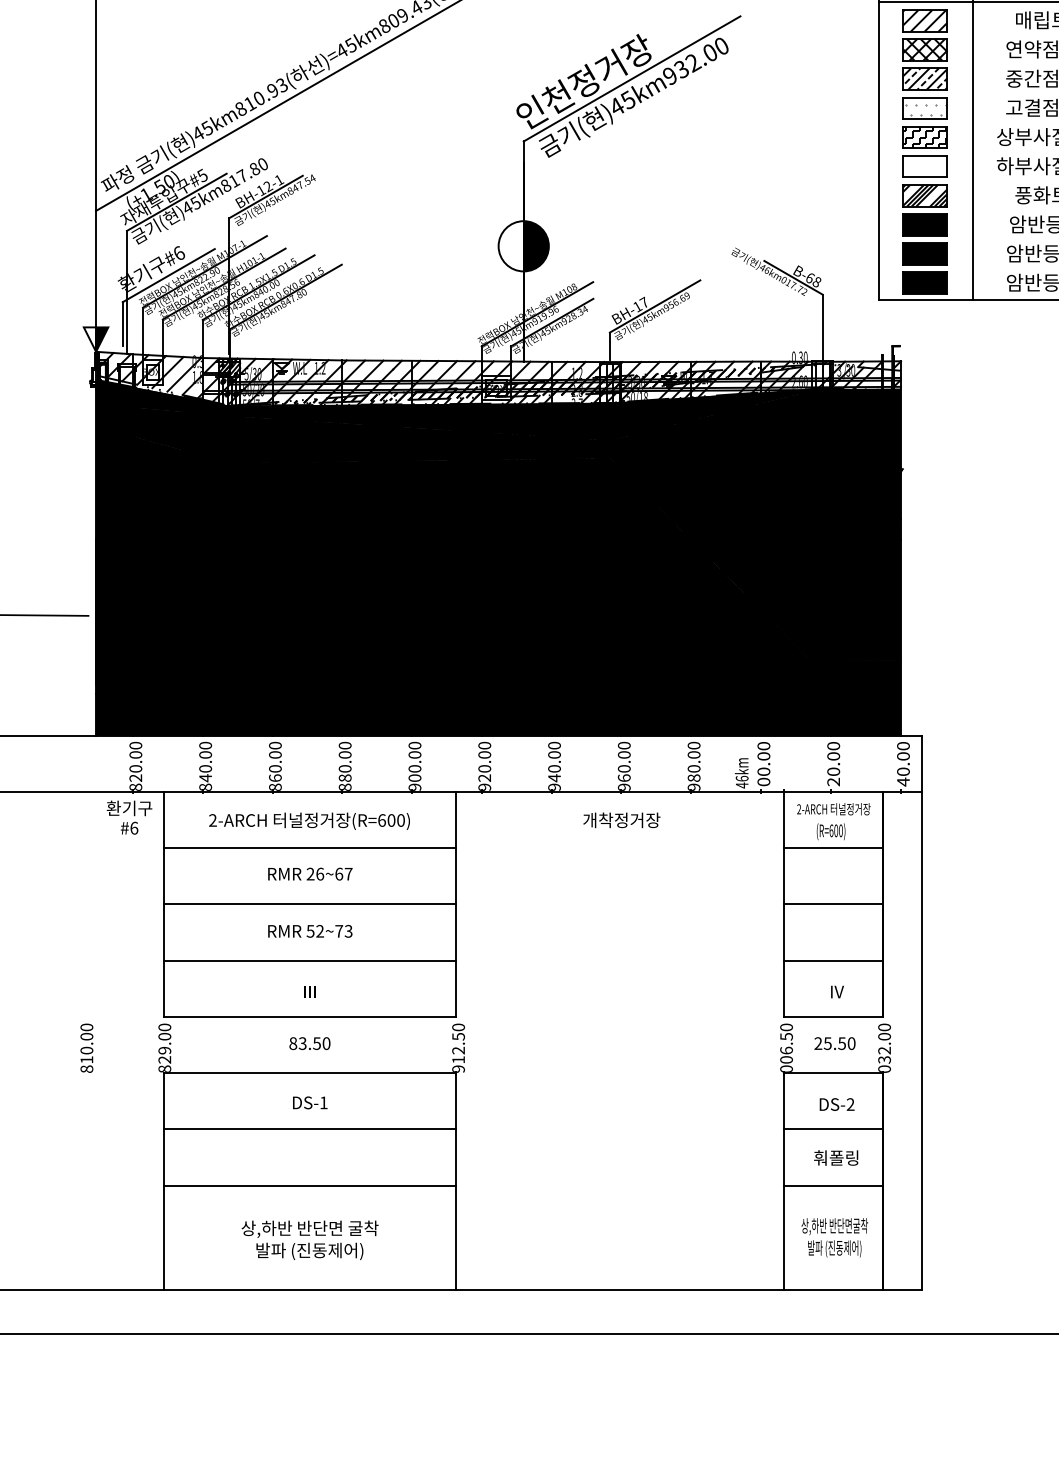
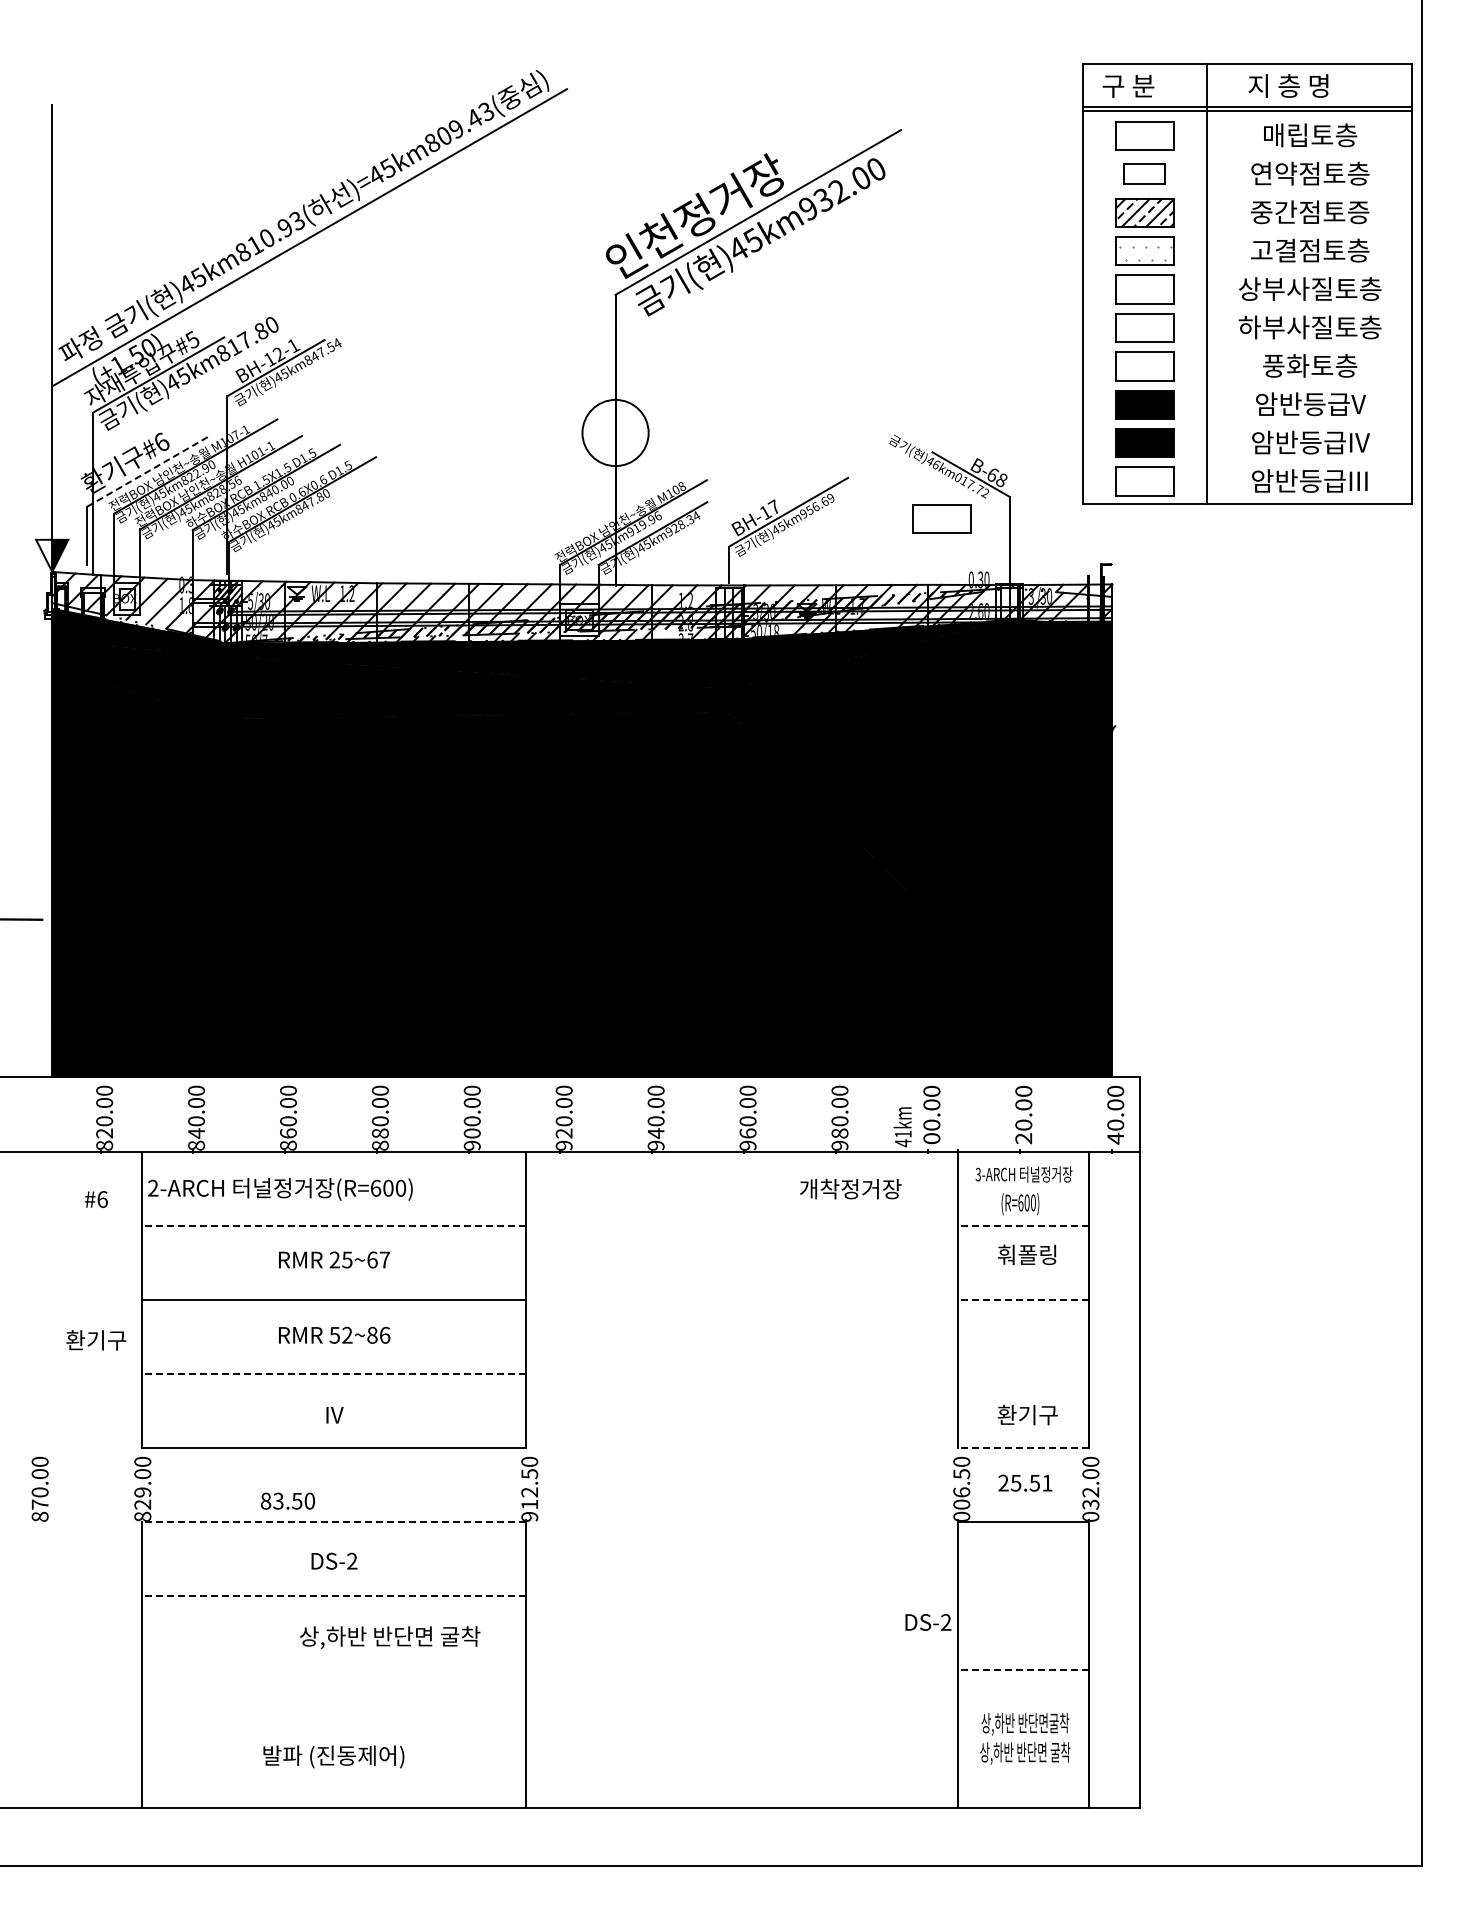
hatch: (925, 20) -> (1144, 135), removed
part: (925, 50) -> (1144, 174), size x0.7
hatch: (925, 137) -> (1144, 289), removed
hatch: (925, 195) -> (1144, 366), removed
fill: (535, 245) -> (631, 432), removed
line: (169, 275) -> (148, 471), solid -> dashed
fill: (925, 283) -> (1144, 481), removed
part: (771, 311) -> (941, 518), added
text: (741, 778) -> (902, 1133), 46km -> 41km
text: (129, 808) -> (96, 1340), moved
text: (798, 809) -> (977, 1174), 2-ARCH -> 3-ARCH
text: (621, 820) -> (850, 1189), moved
text: (309, 821) -> (280, 1189), moved
line: (310, 847) -> (334, 1225), solid -> dashed
line: (832, 847) -> (1022, 1225), solid -> dashed
text: (320, 873) -> (347, 1259), 26~67 -> 25~67
line: (832, 904) -> (1022, 1299), solid -> dashed
text: (343, 930) -> (378, 1334), 52~73 -> 52~86
line: (310, 960) -> (334, 1373), solid -> dashed
line: (832, 960) -> (1022, 1373), removed
text: (836, 991) -> (1027, 1414), IV -> 환기구
text: (310, 992) -> (334, 1415), III -> IV
line: (832, 1017) -> (1022, 1448), solid -> dashed
text: (309, 1043) -> (287, 1500), moved
text: (851, 1043) -> (1047, 1482), 25.50 -> 25.51
text: (86, 1059) -> (39, 1504), 810.00 -> 870.00
line: (310, 1073) -> (334, 1522), solid -> dashed
text: (324, 1102) -> (352, 1560), DS-1 -> DS-2
text: (837, 1104) -> (928, 1622), moved
line: (310, 1129) -> (334, 1596), solid -> dashed
line: (832, 1129) -> (1022, 1596), removed
text: (836, 1157) -> (1027, 1254), moved
line: (309, 1185) -> (333, 1670), removed
line: (832, 1185) -> (1022, 1670), solid -> dashed
text: (310, 1229) -> (390, 1637), moved
text: (834, 1248) -> (1025, 1753), 발파 (진동제어) -> 상,하반 반단면 굴착

